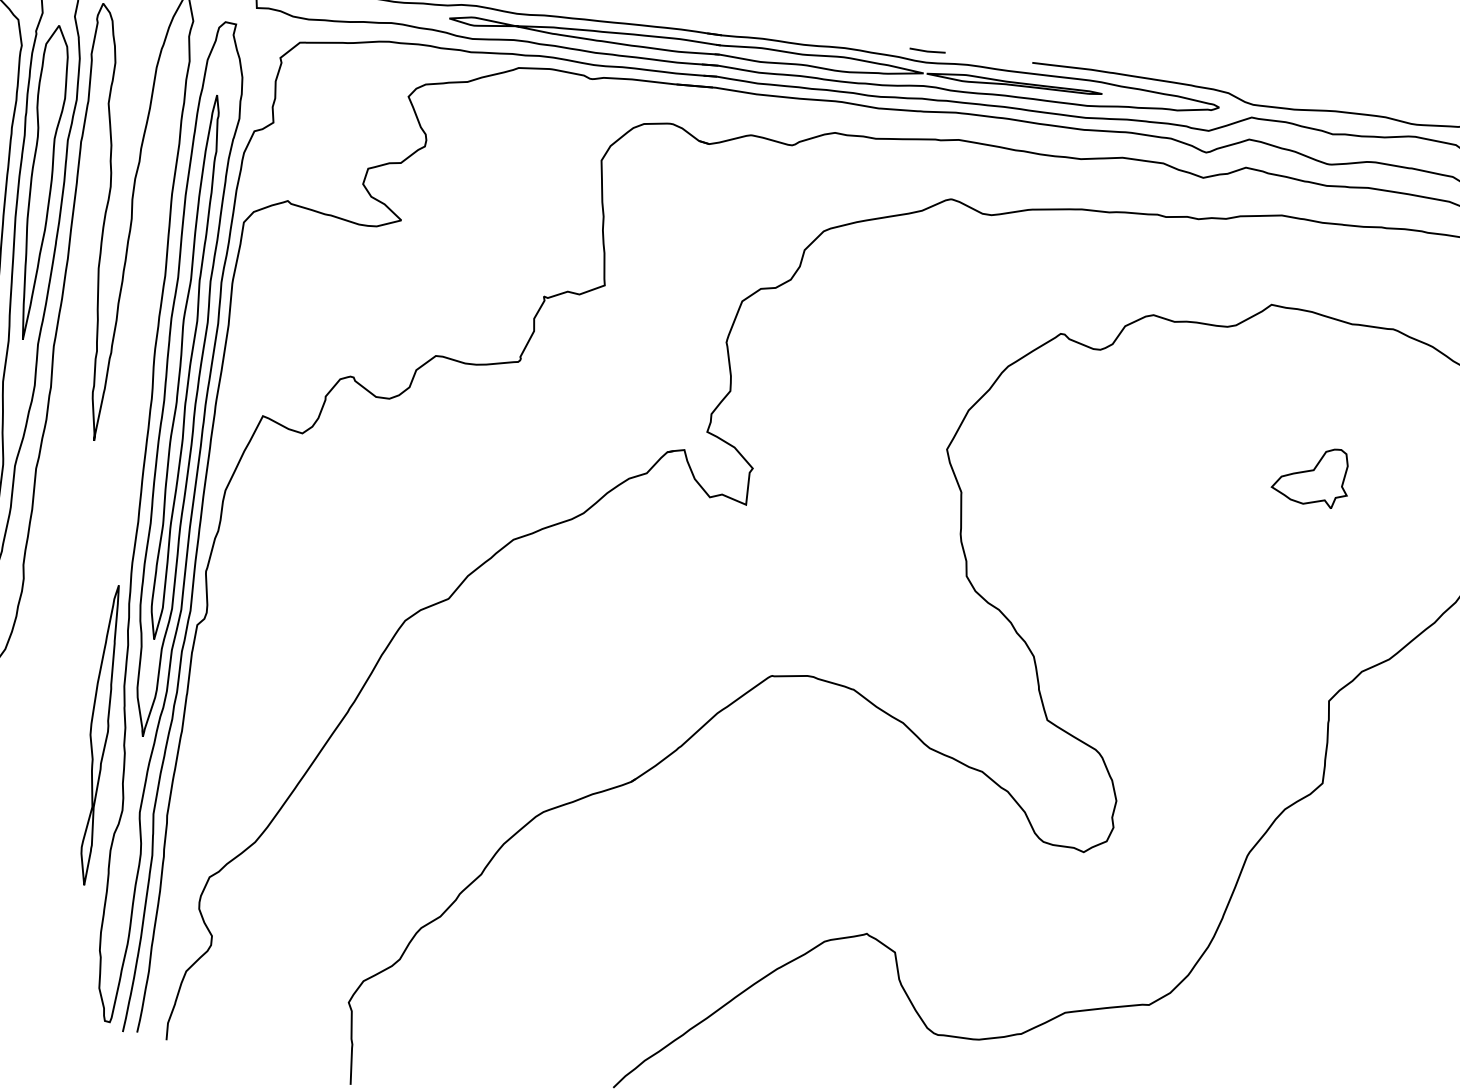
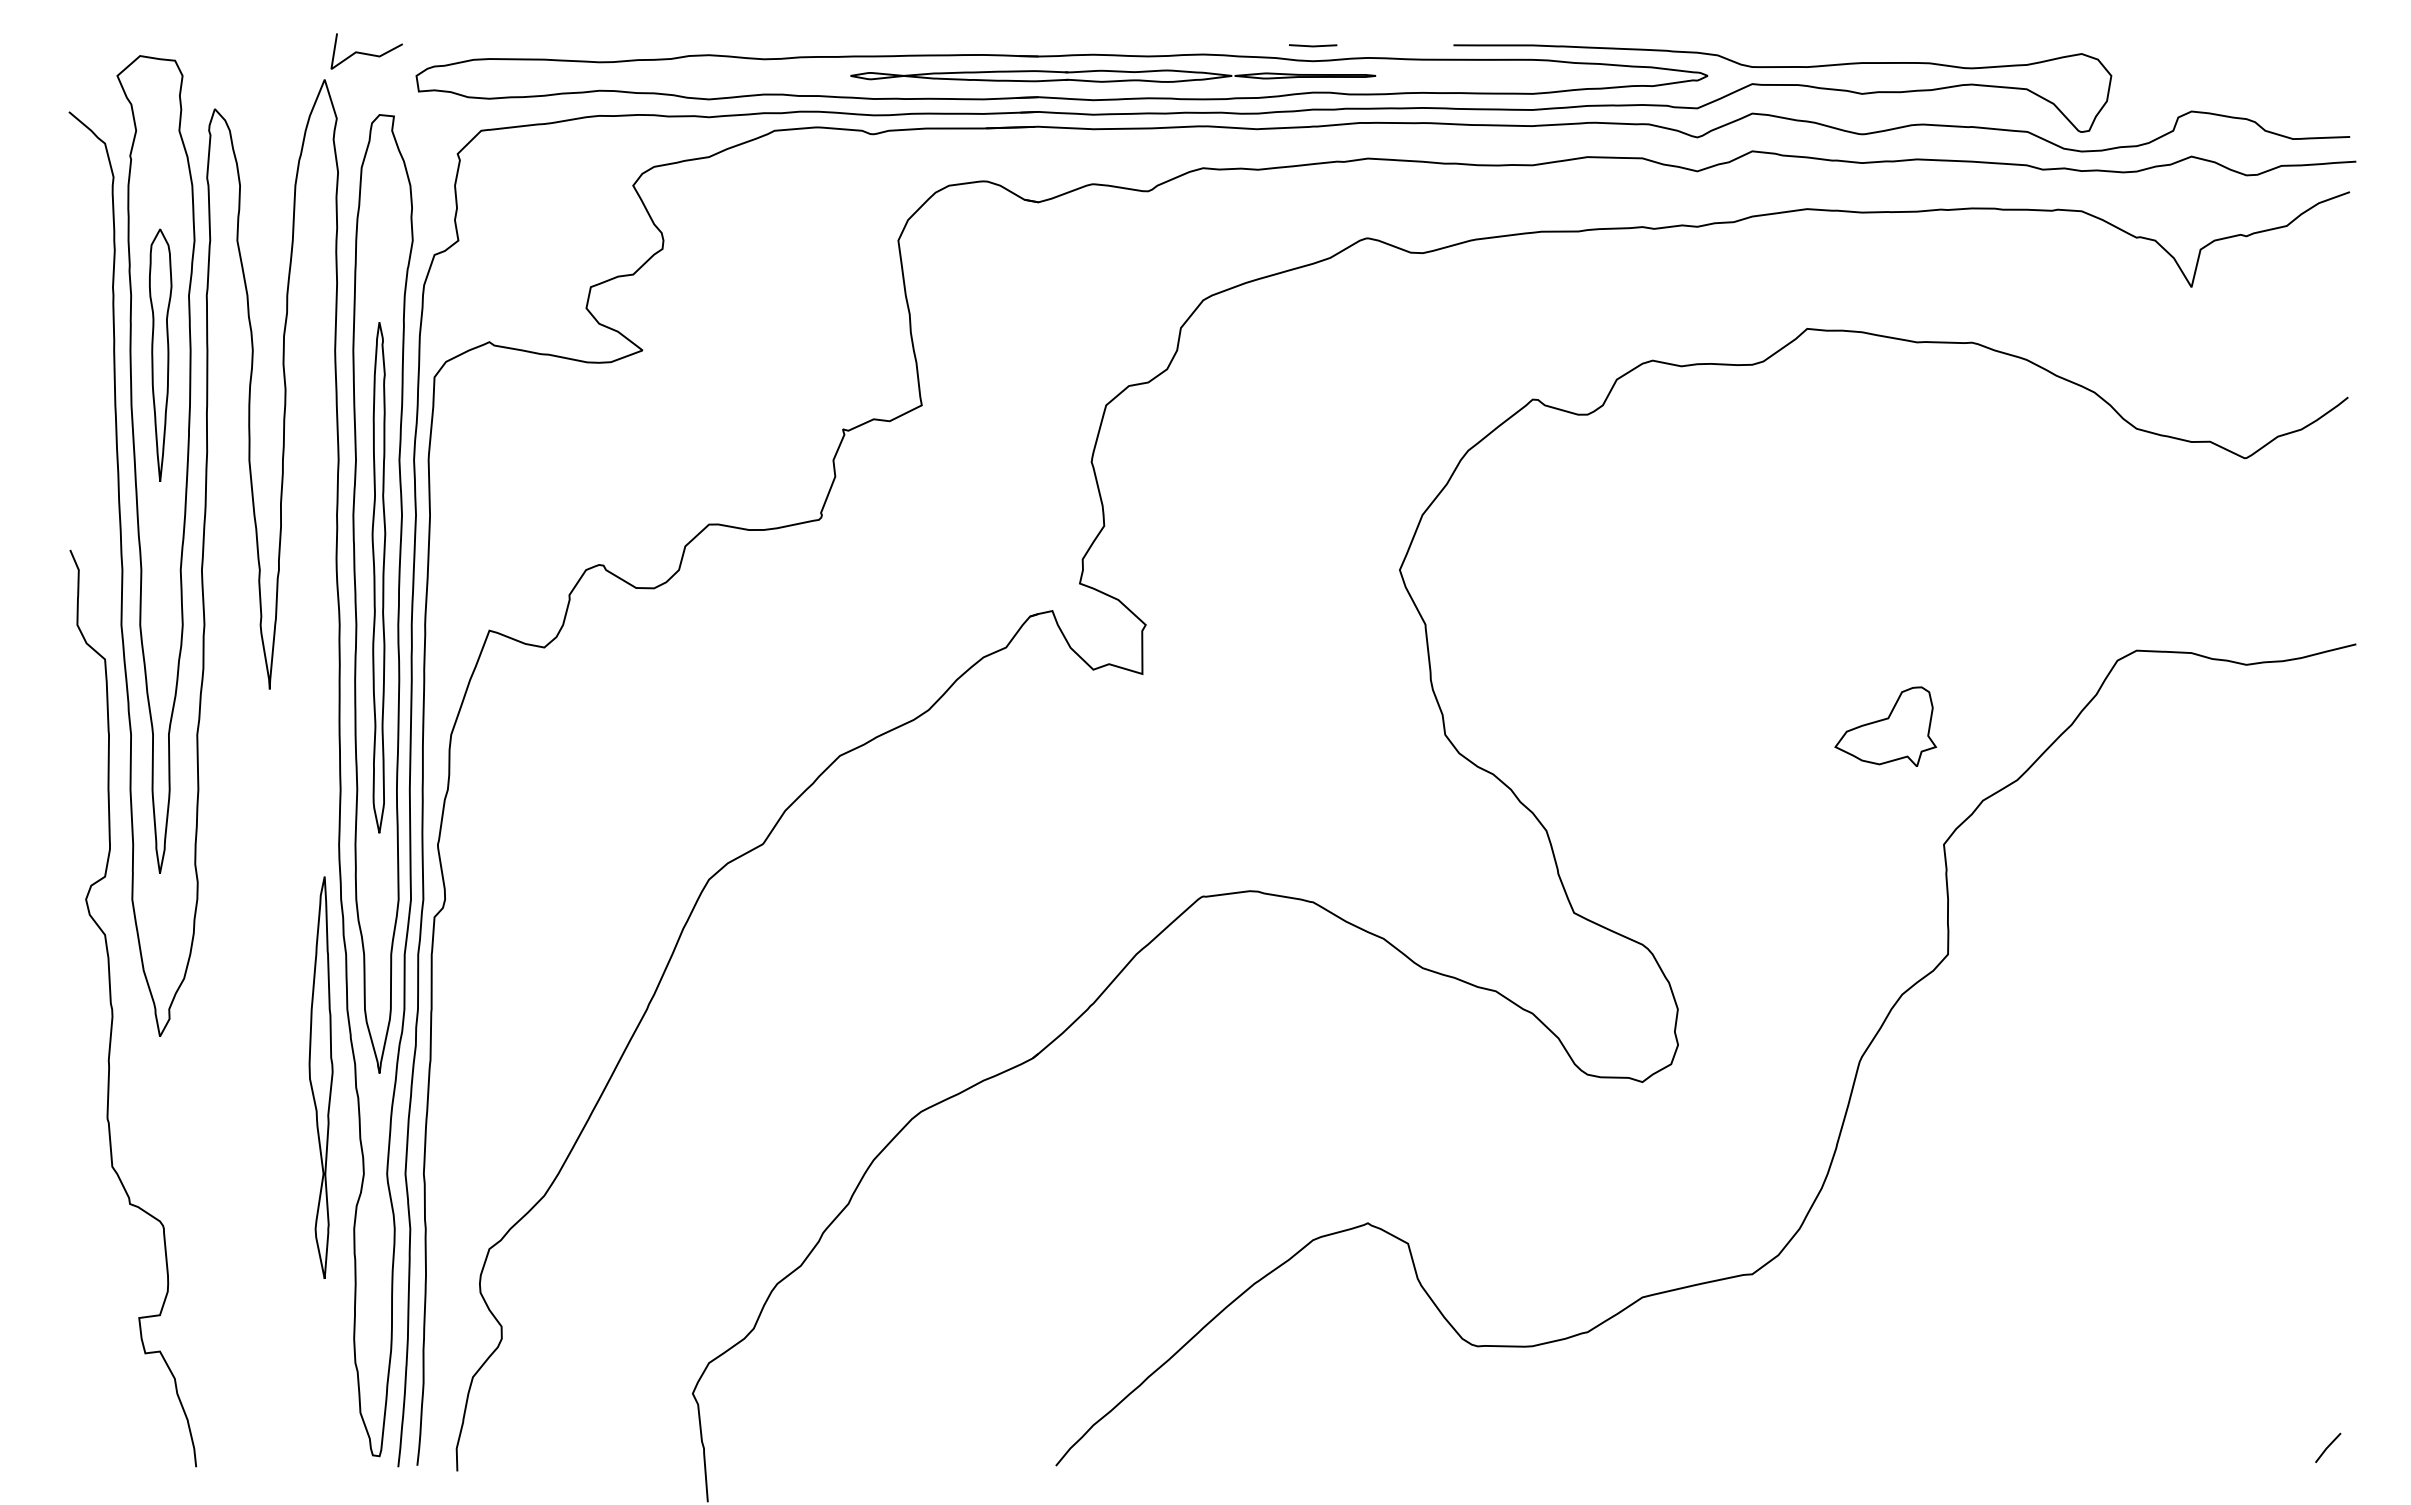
part: (776, 56) -> (1113, 75), size x0.6
part: (41, 182) -> (160, 355), size x0.6
part: (184, 366) -> (378, 577), size x0.7
part: (1310, 476) -> (1885, 726), moved

